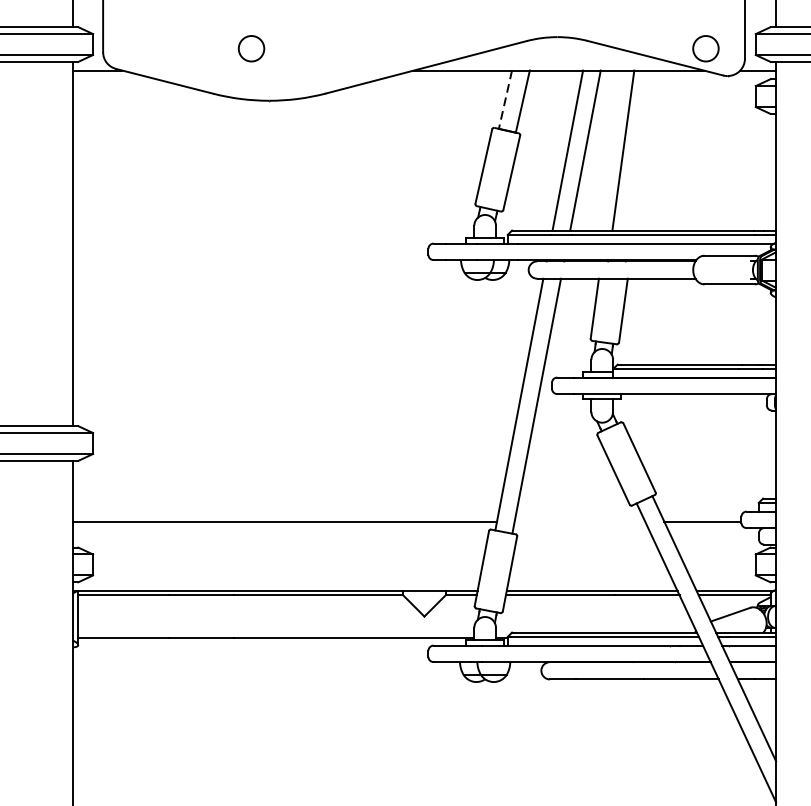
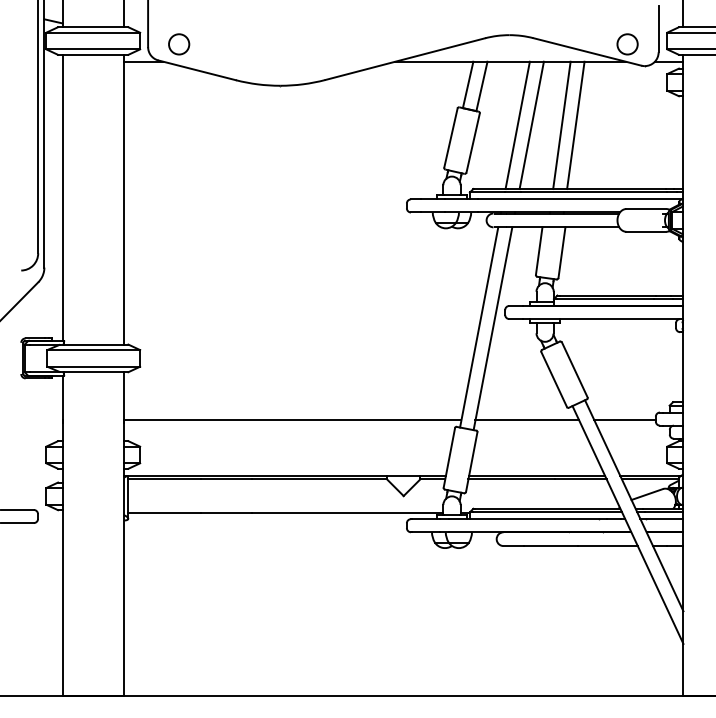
circle: (251, 48) -> (179, 44), moved
line: (505, 99) -> (468, 84), dashed -> solid
line: (640, 150) -> (575, 125), added
line: (580, 521) -> (527, 420), added

